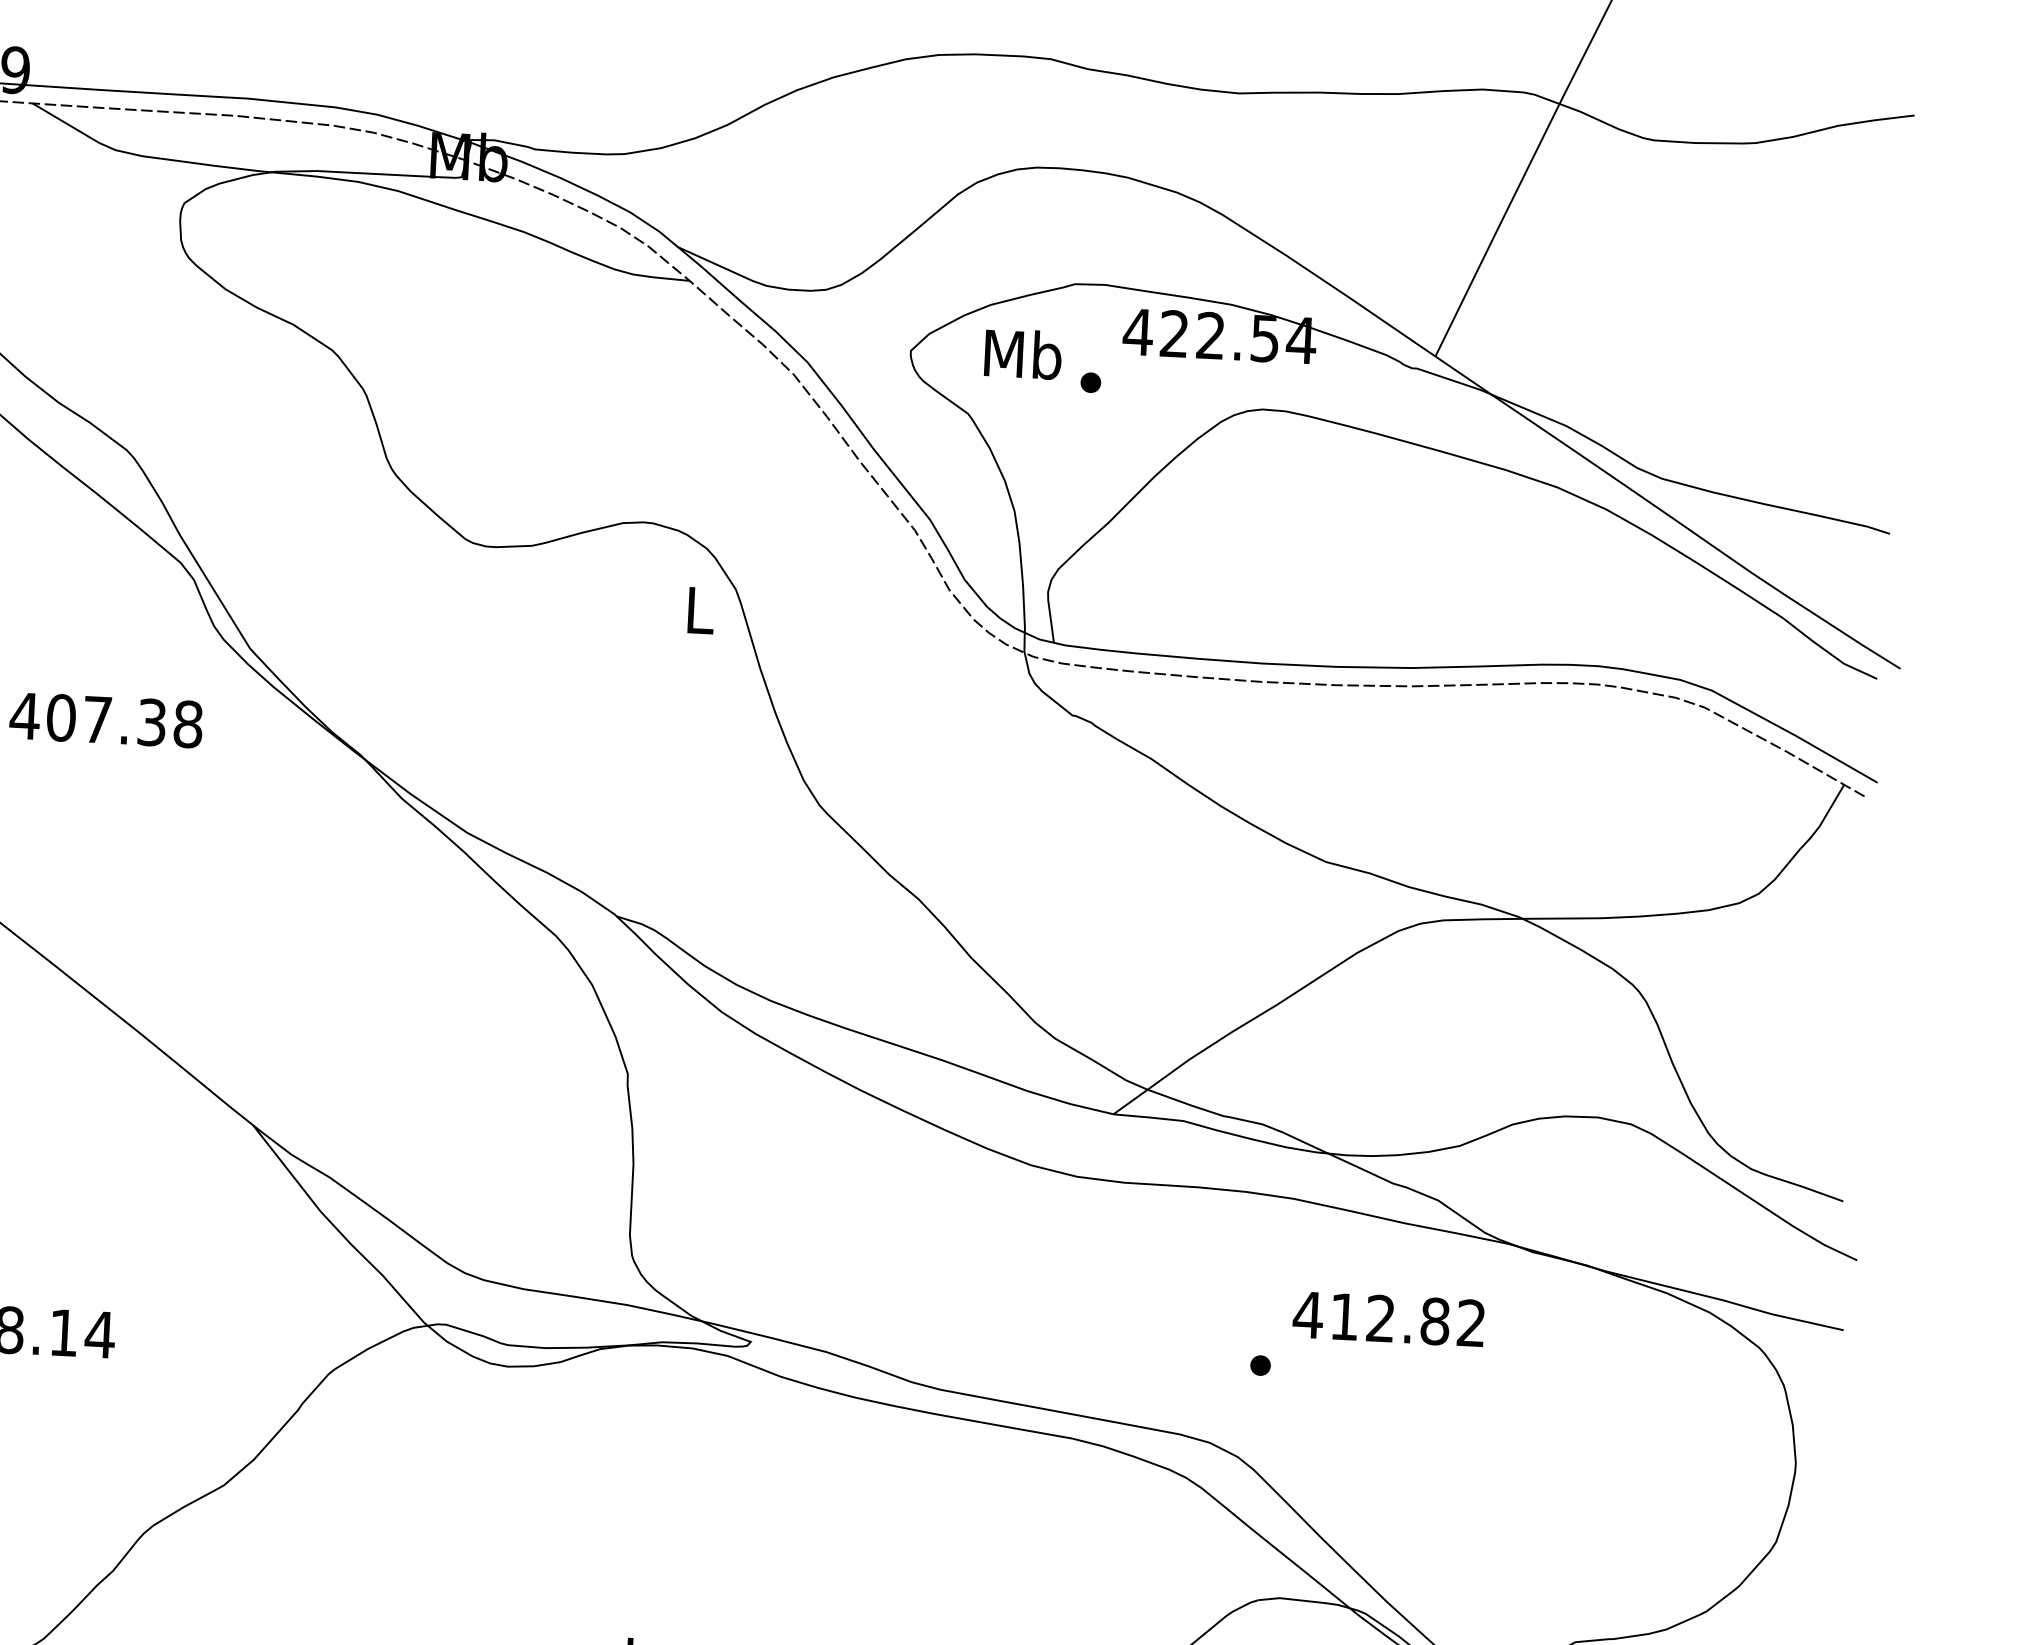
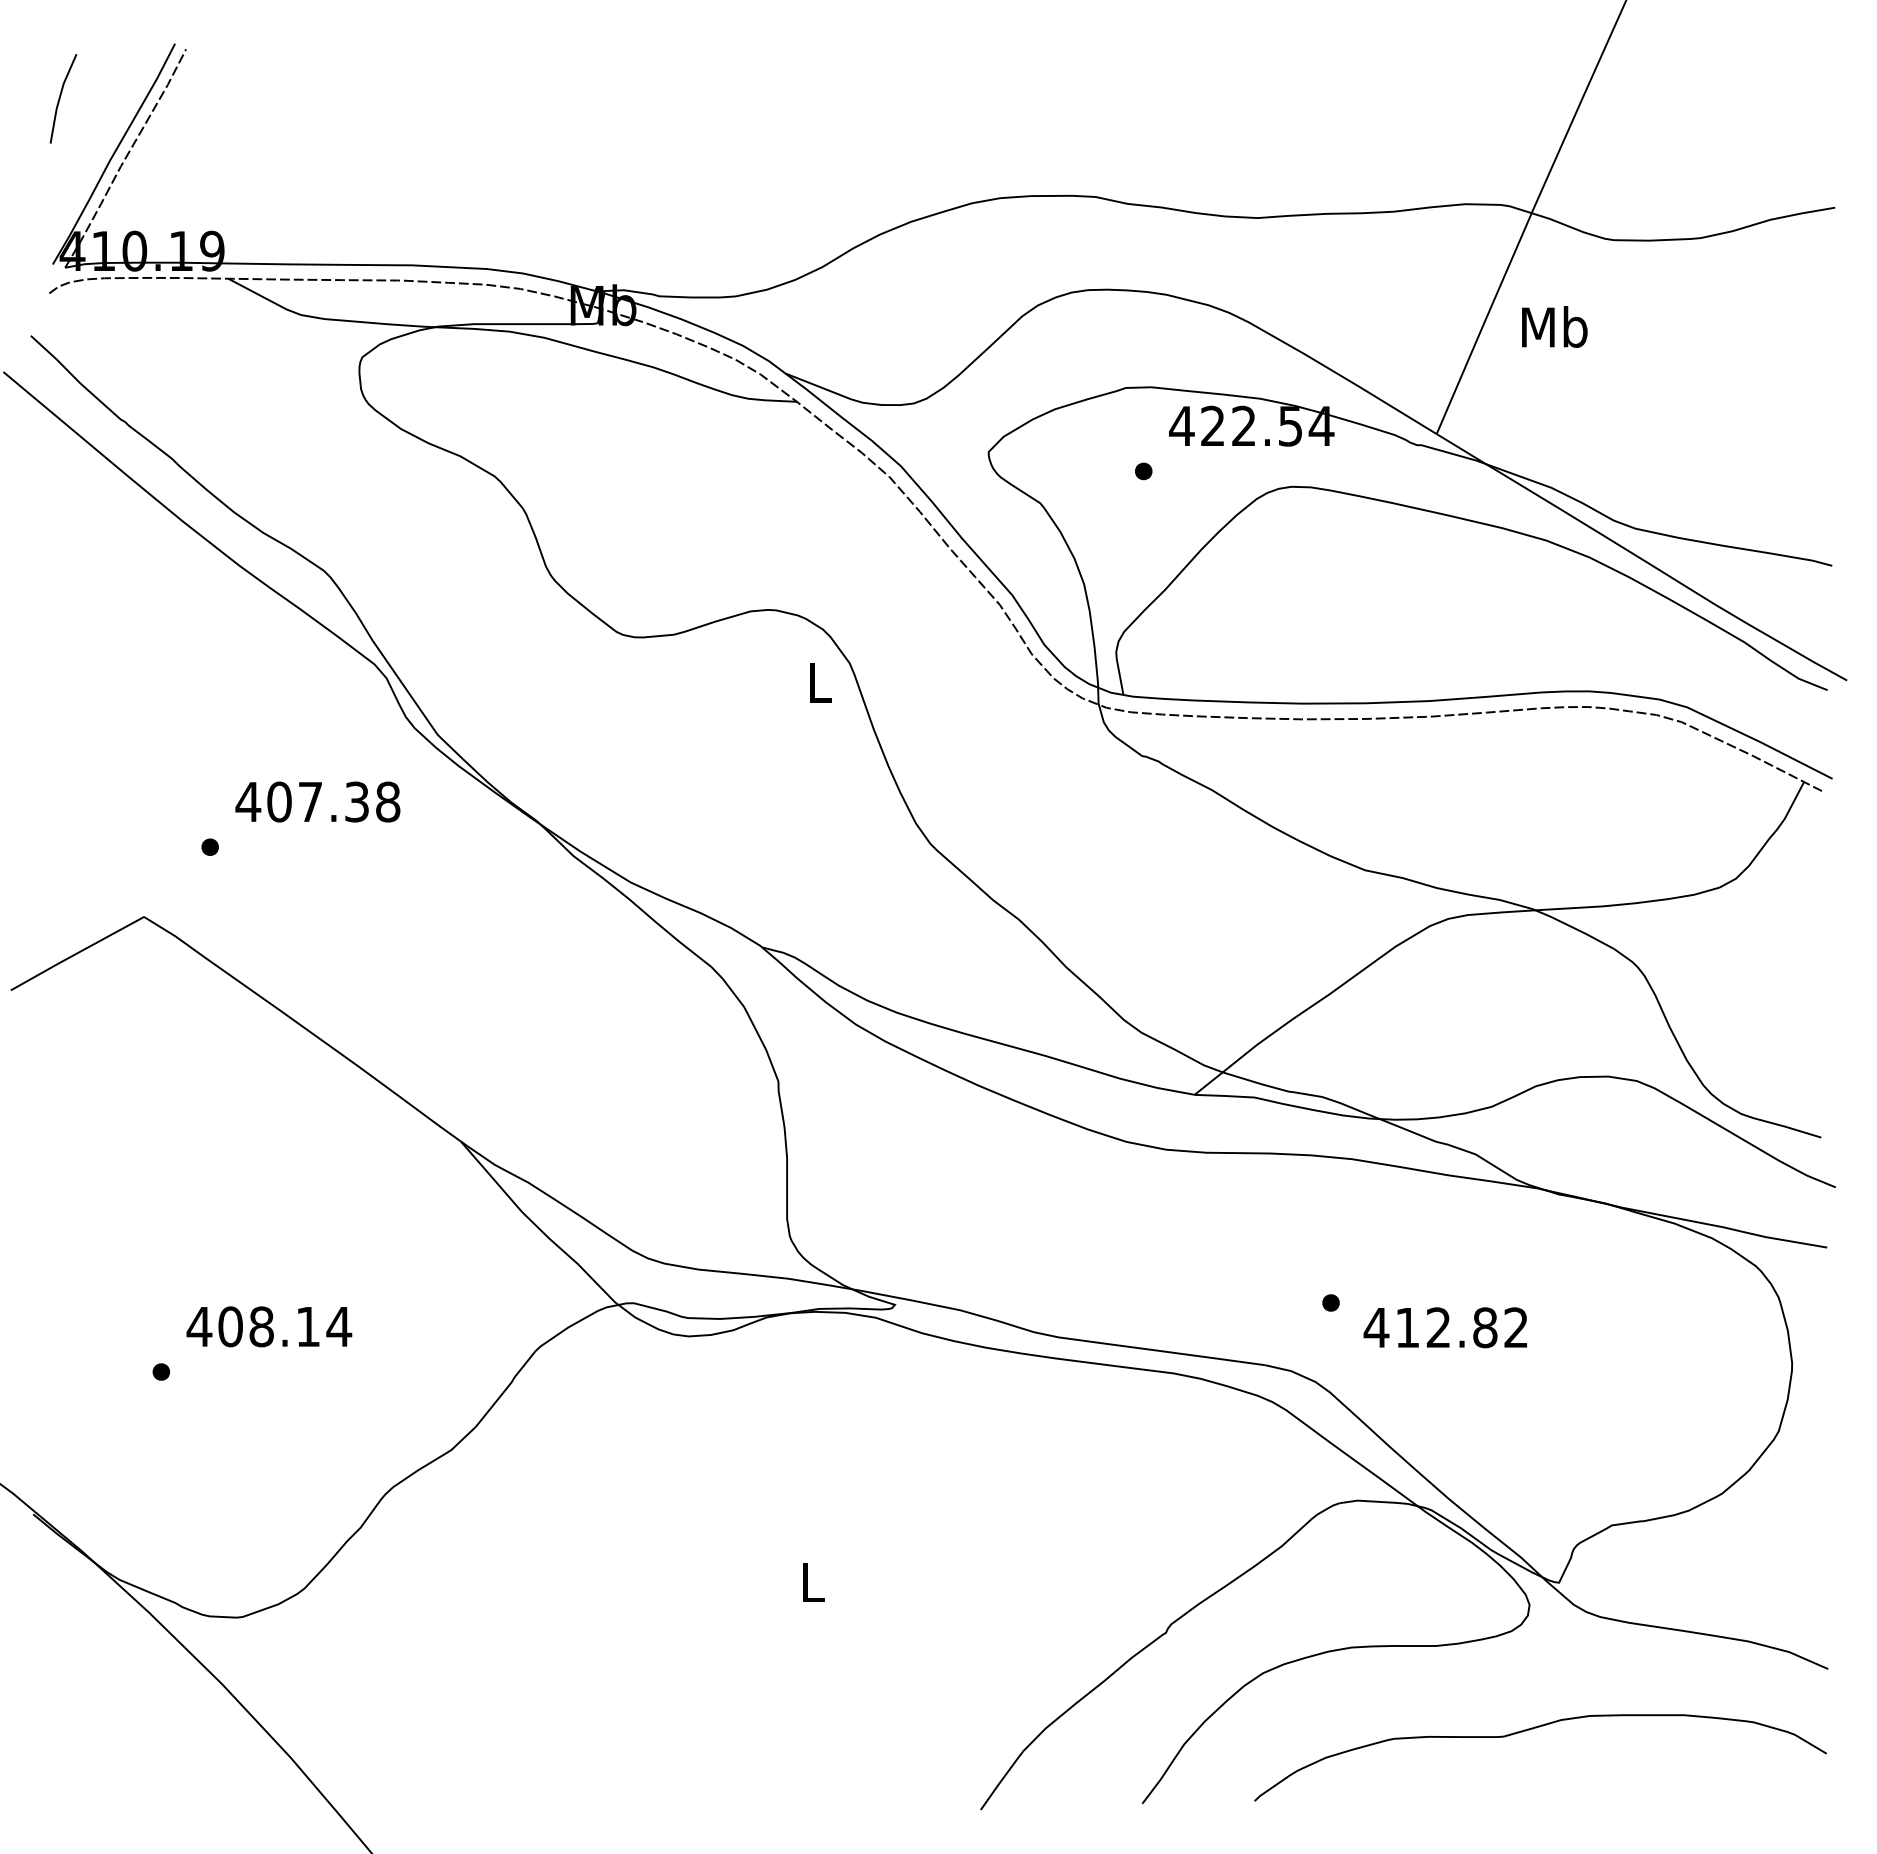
text: (1022, 353) -> (1554, 326), moved
text: (1387, 1318) -> (1444, 1327), moved

